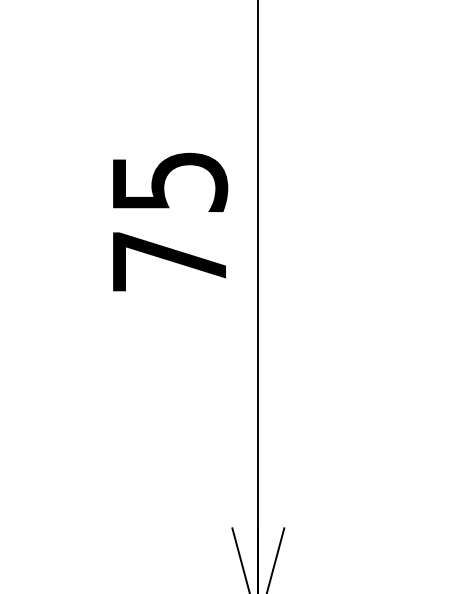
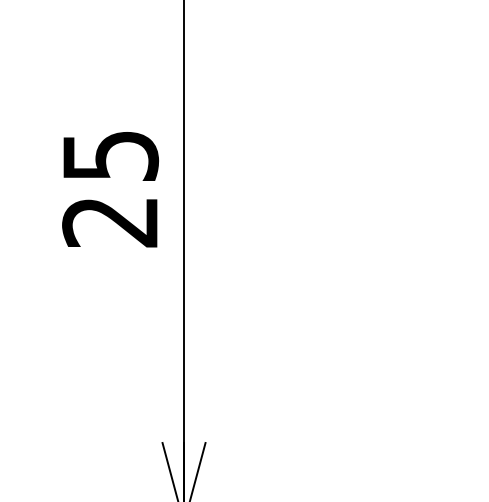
text: (168, 262) -> (109, 222), 75 -> 25

